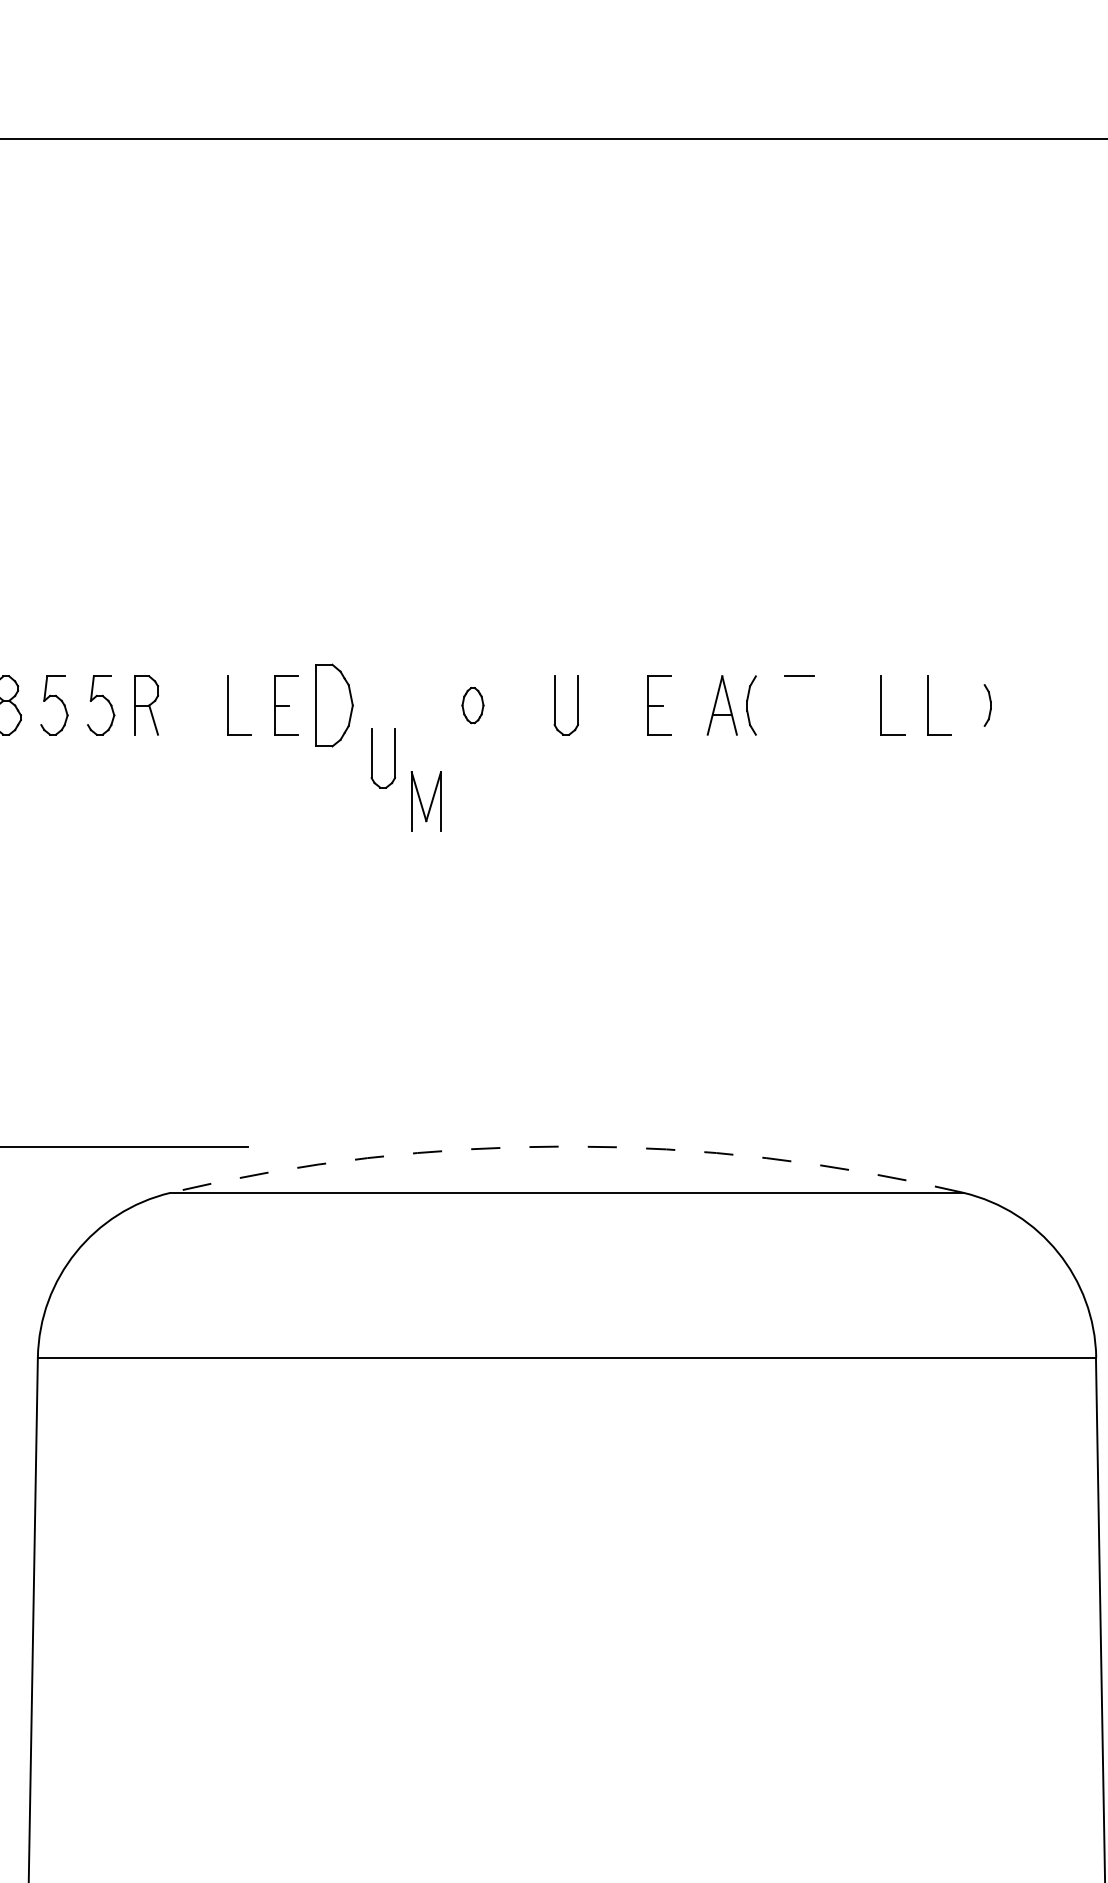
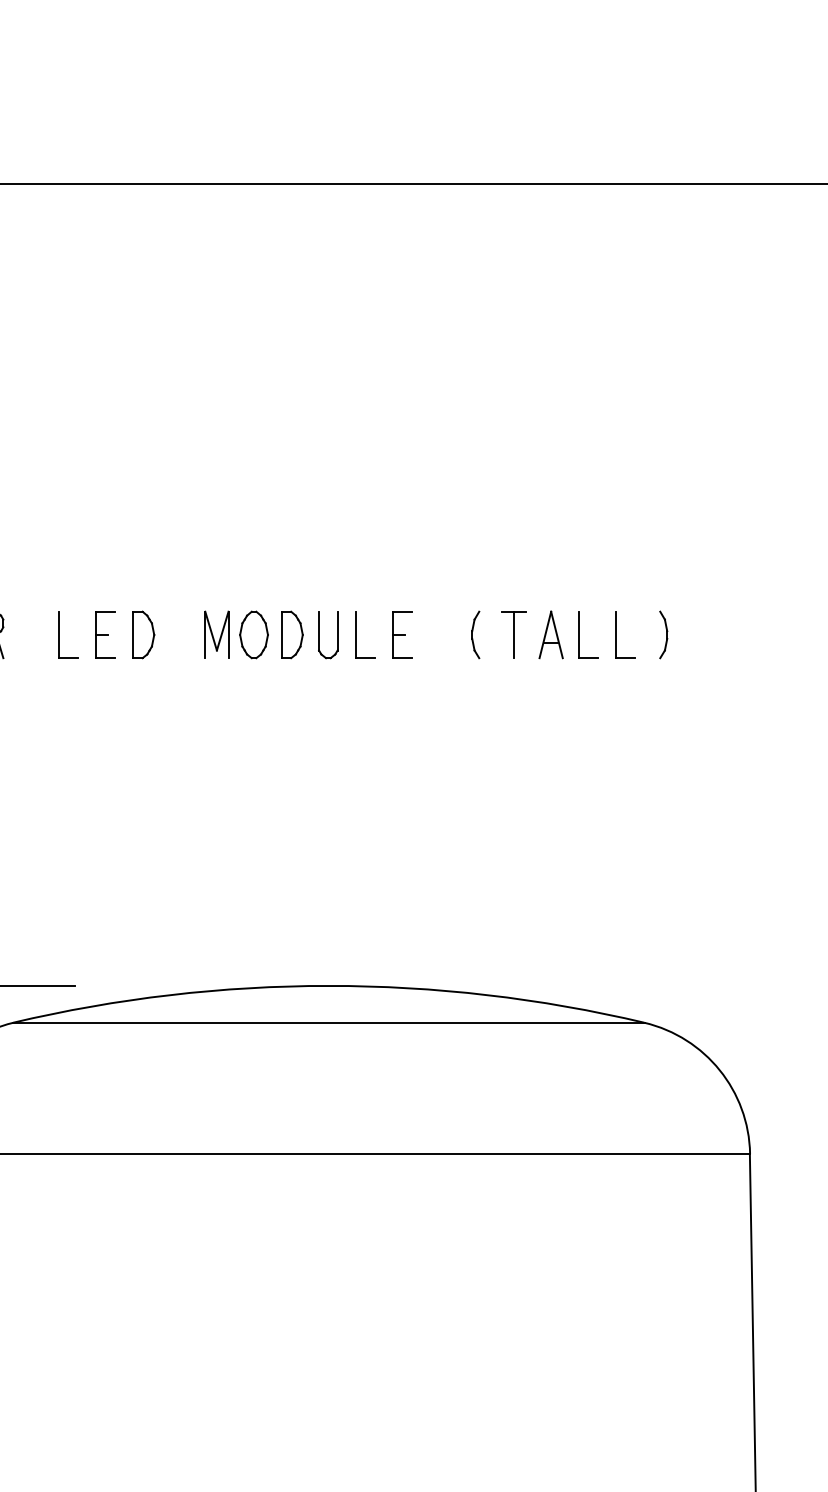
part: (334, 705) -> (143, 634), size x0.71
part: (472, 705) -> (253, 634), size x1.67
part: (521, 705) -> (292, 634), added
part: (601, 705) -> (356, 634), added
part: (721, 705) -> (550, 634), moved
line: (799, 705) -> (513, 634), added
part: (987, 705) -> (663, 634), size x1.43
part: (372, 758) -> (174, 677), removed
part: (425, 801) -> (216, 634), moved
arc: (566, 1146) -> (328, 985), dashed -> solid

